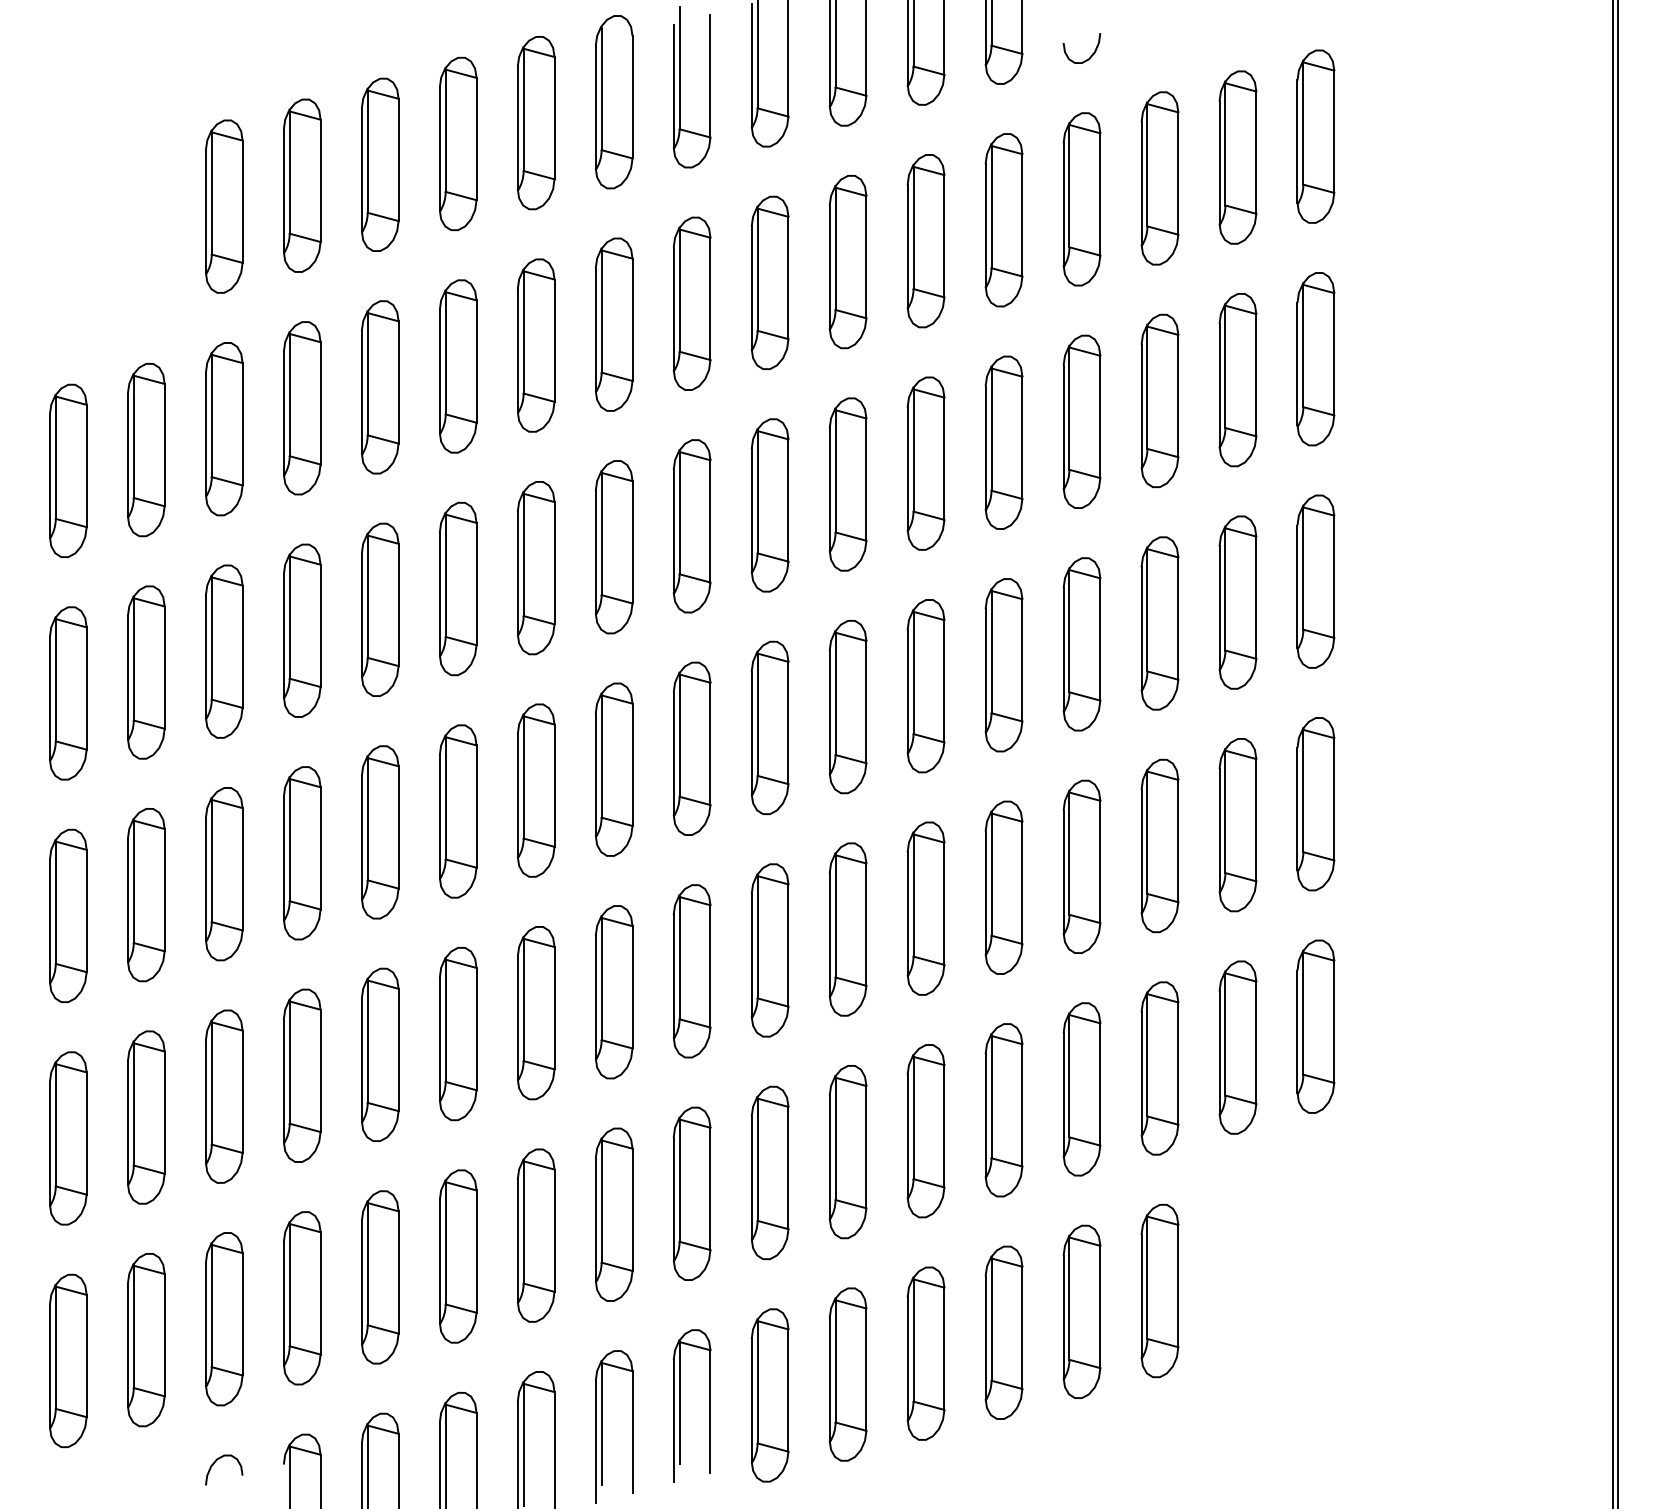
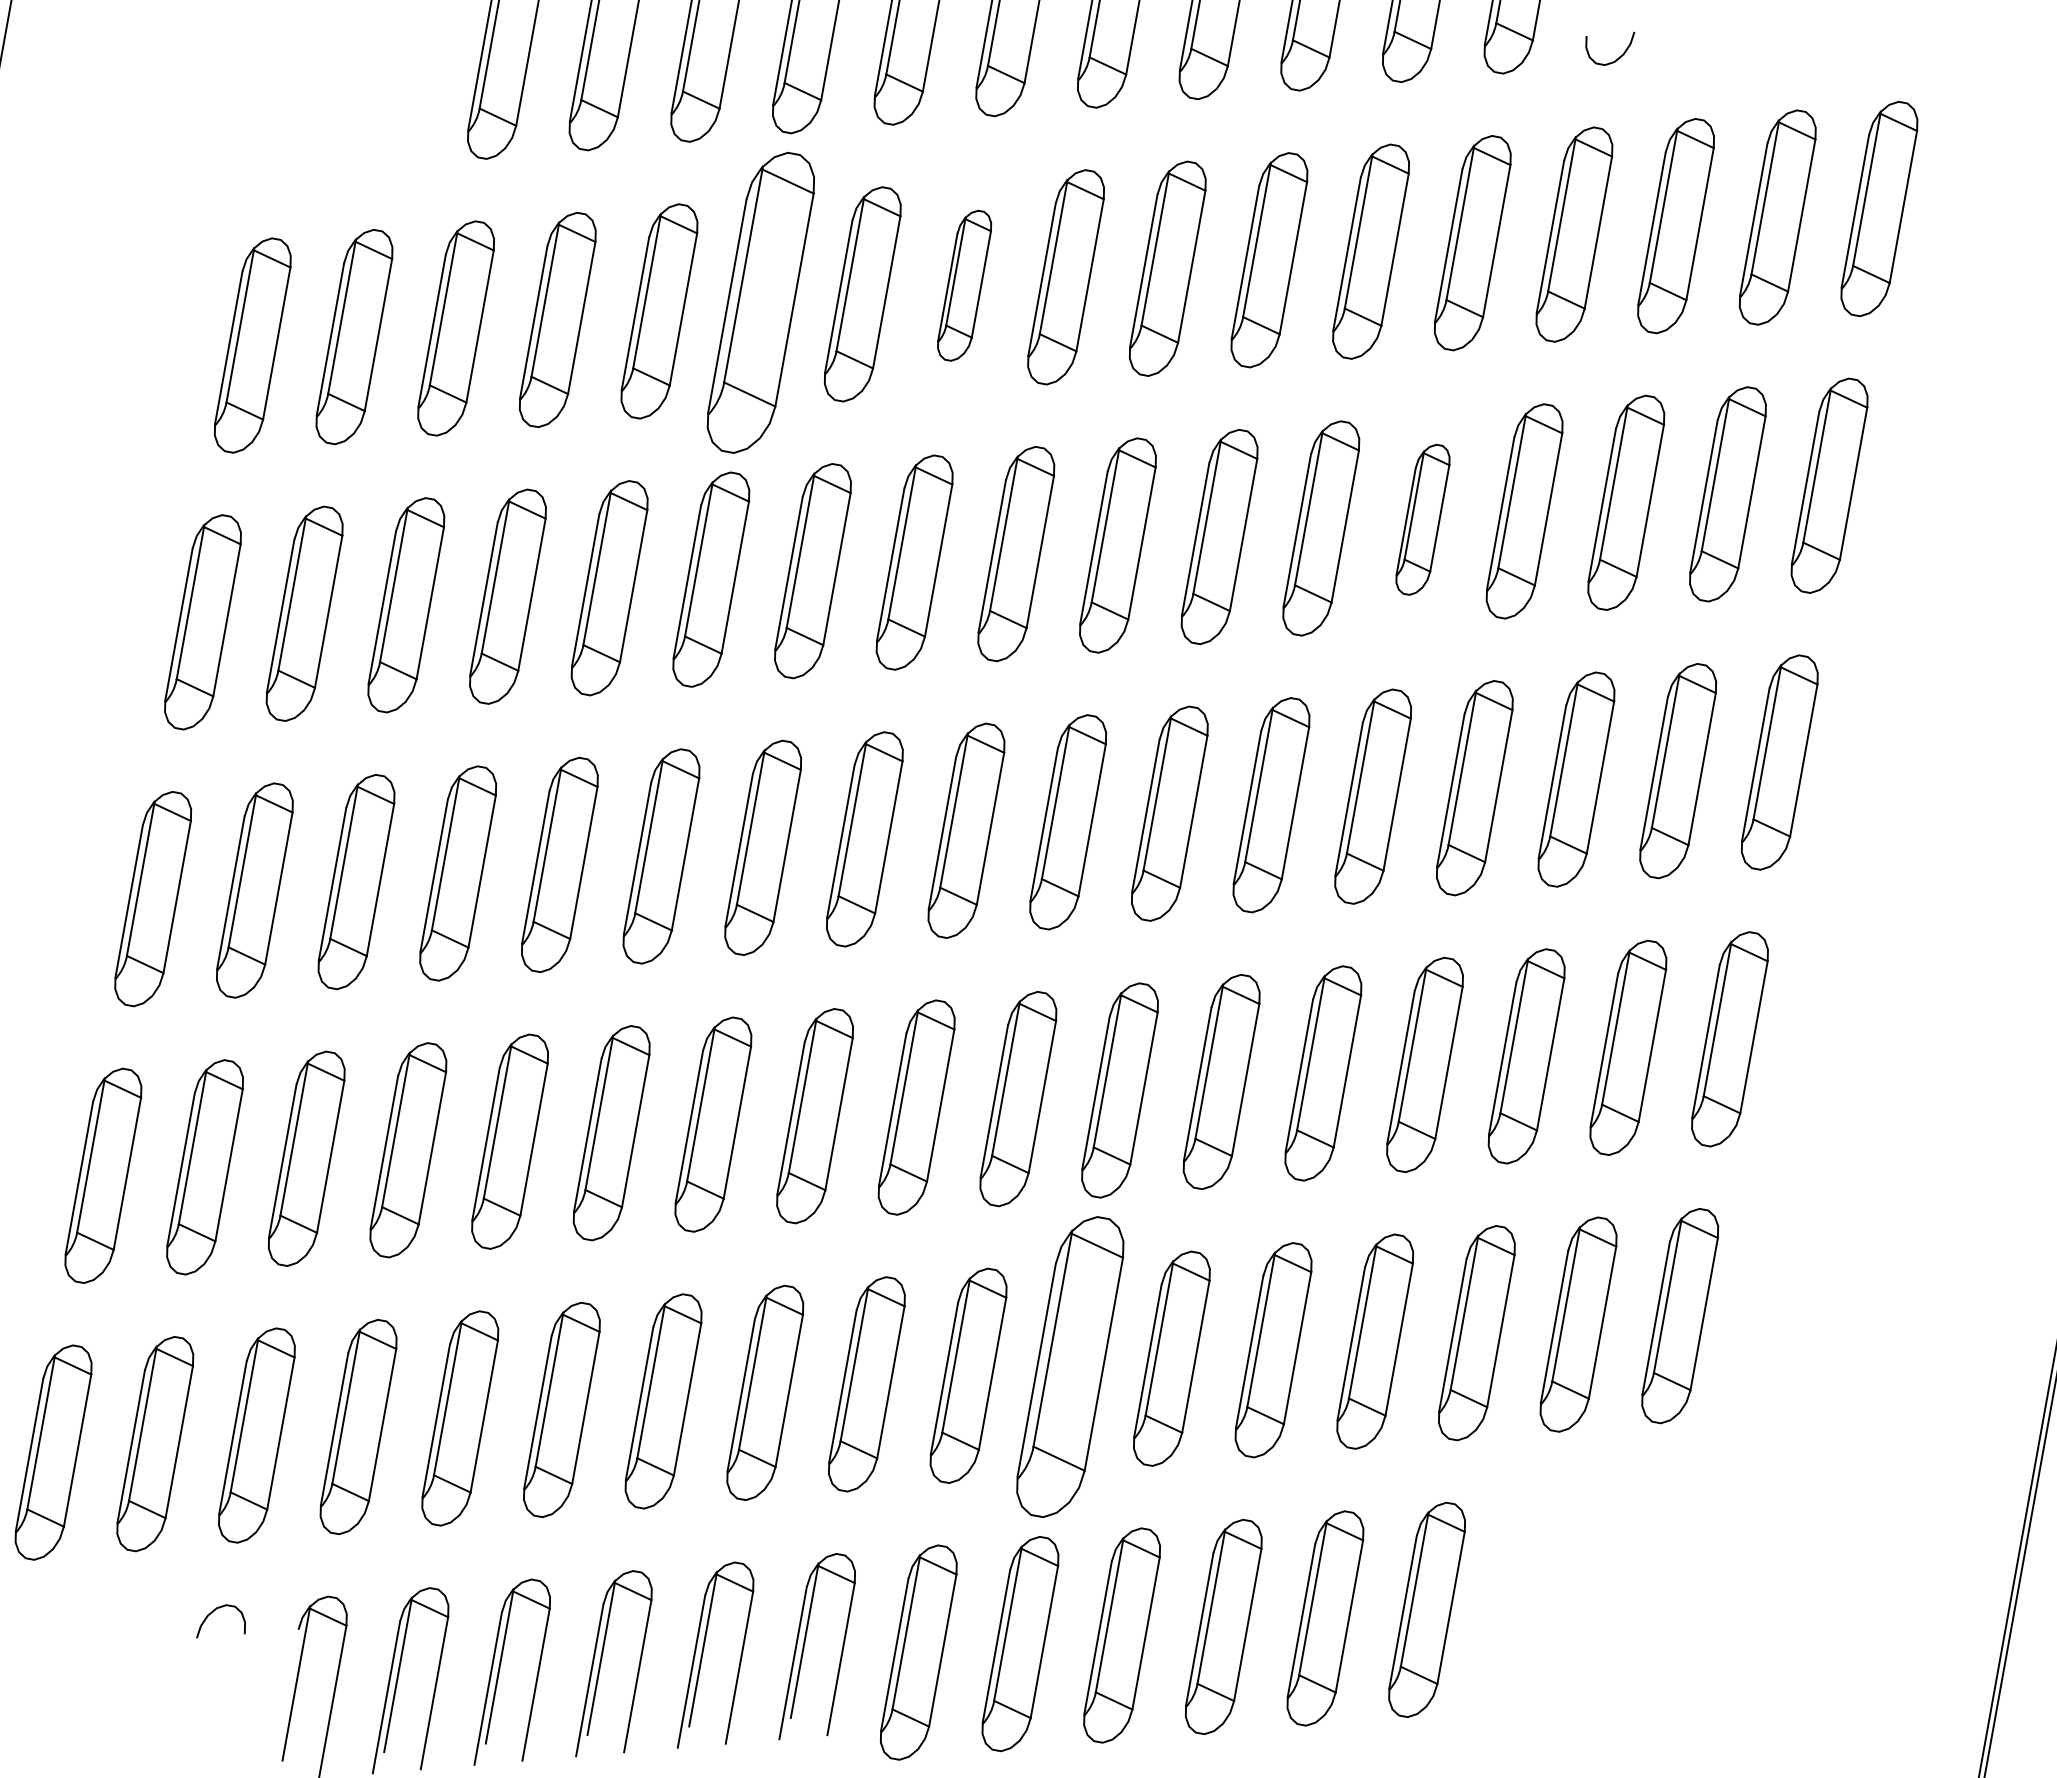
part: (614, 324) -> (964, 285), size x0.7
part: (458, 366) -> (761, 302), size x1.4
part: (1003, 442) -> (1422, 519), size x0.7
part: (847, 1152) -> (1069, 1367), size x1.4

